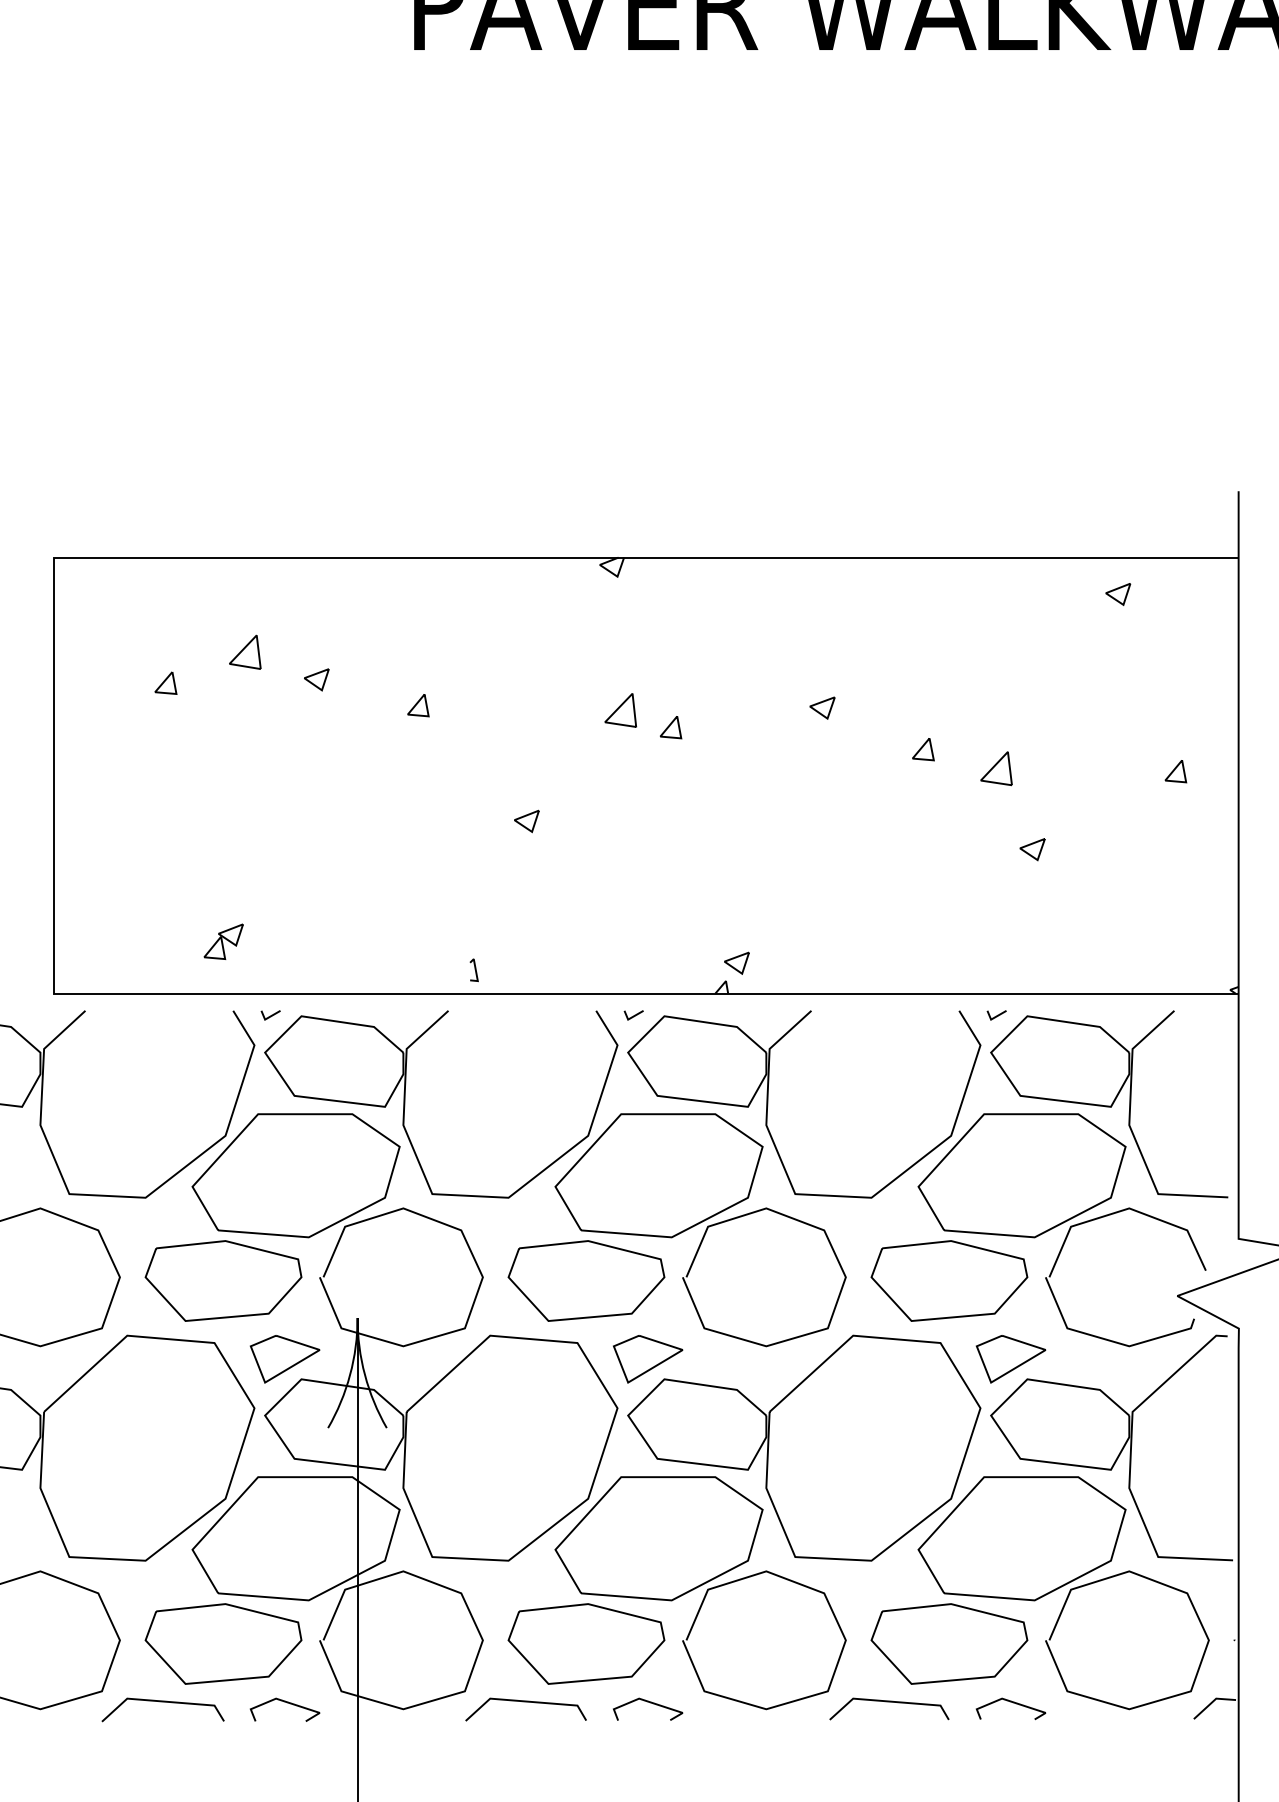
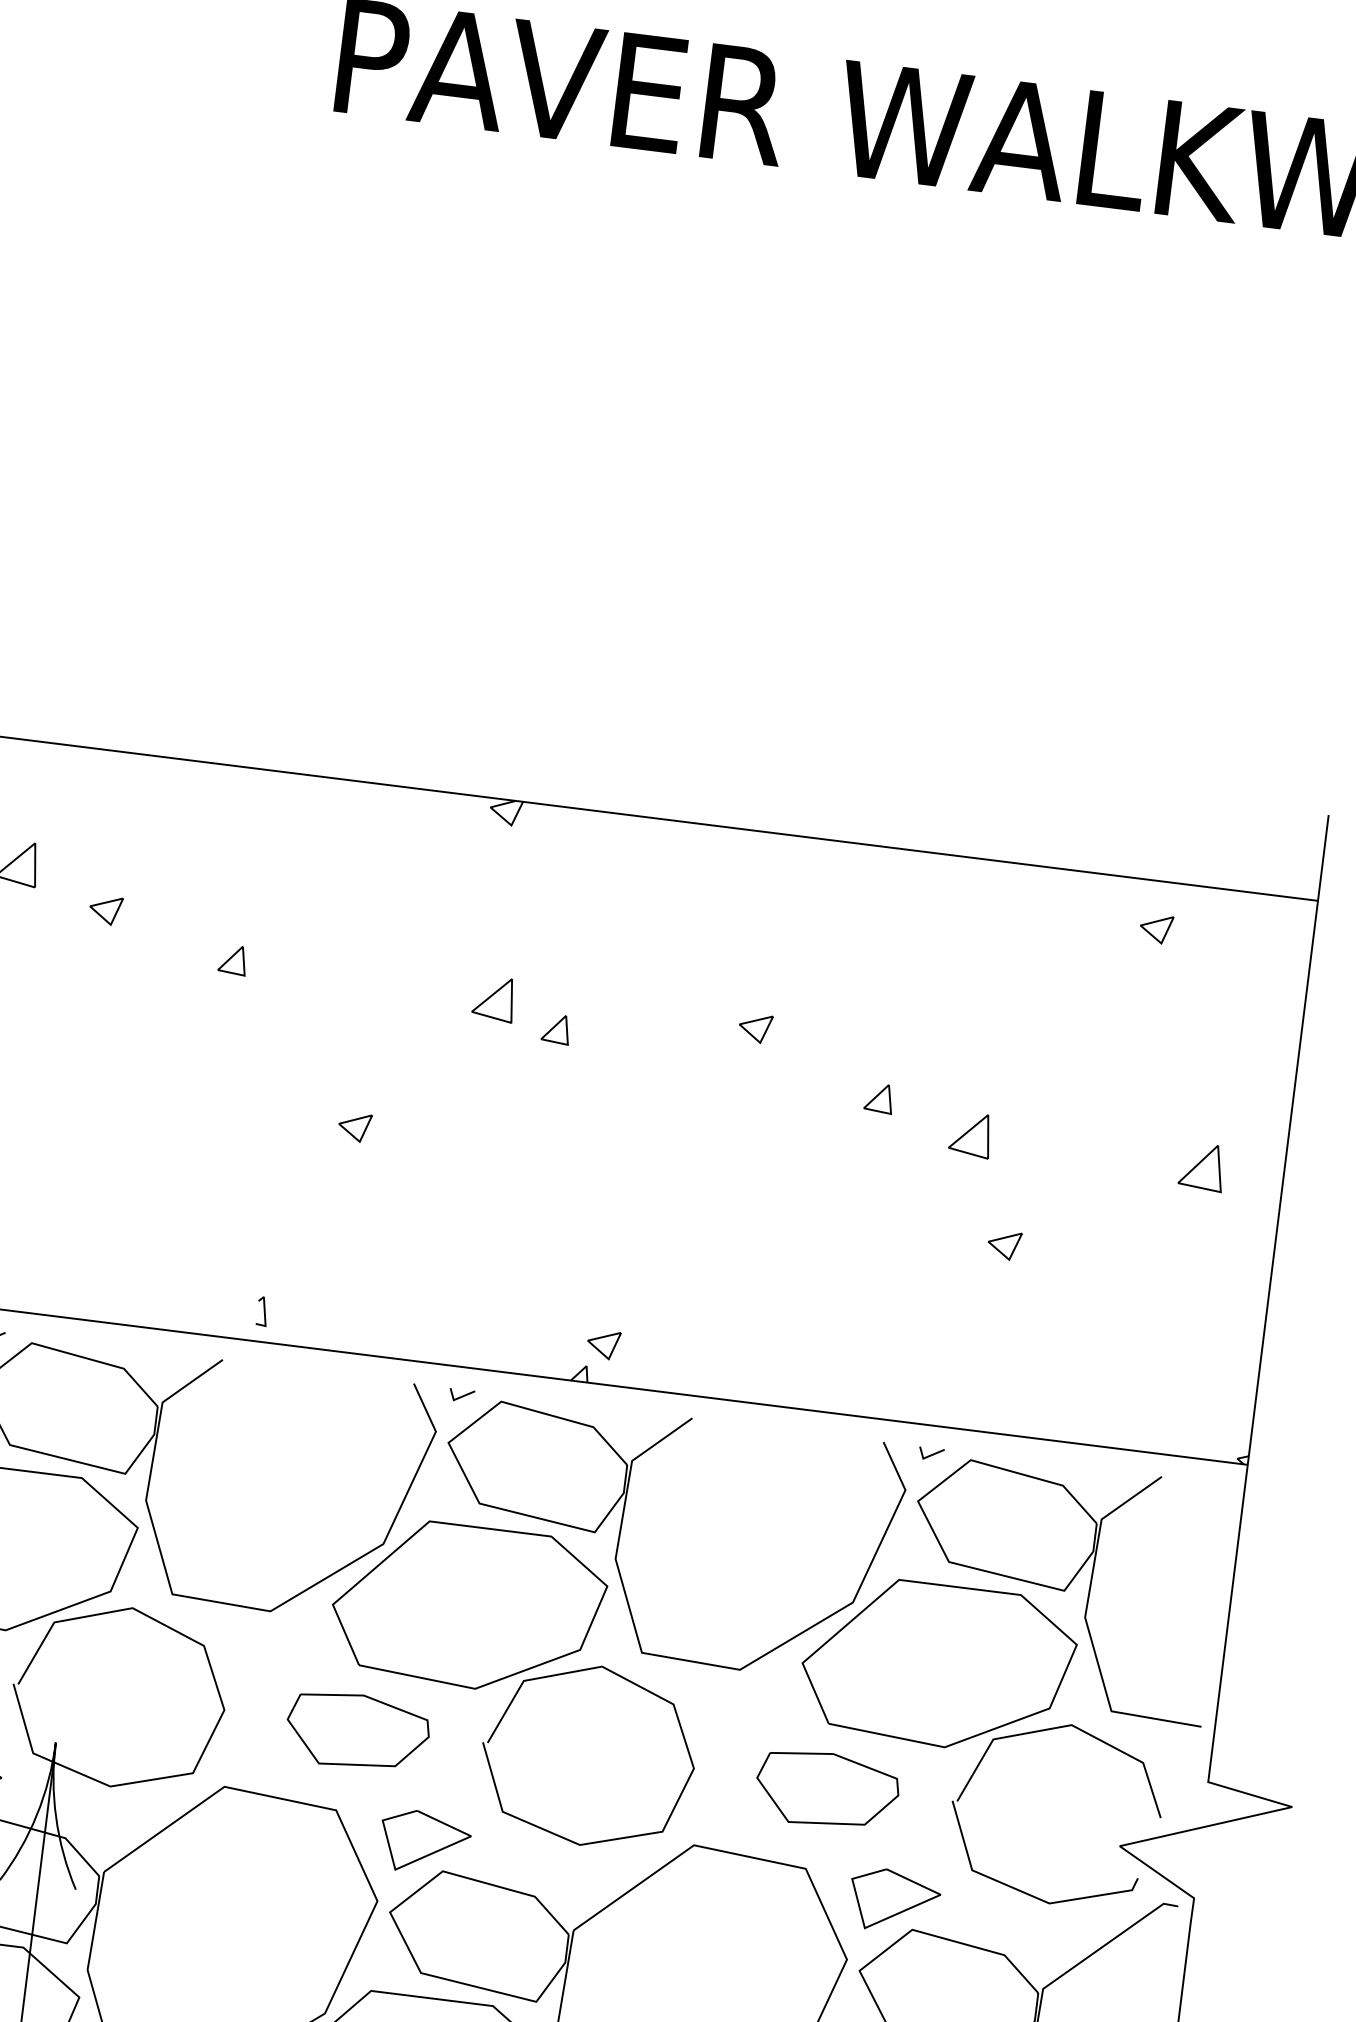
part: (1175, 771) -> (1201, 1167), size x1.6
part: (586, 1280) -> (357, 1730), size x0.7
part: (949, 1280) -> (827, 1789), size x0.7

